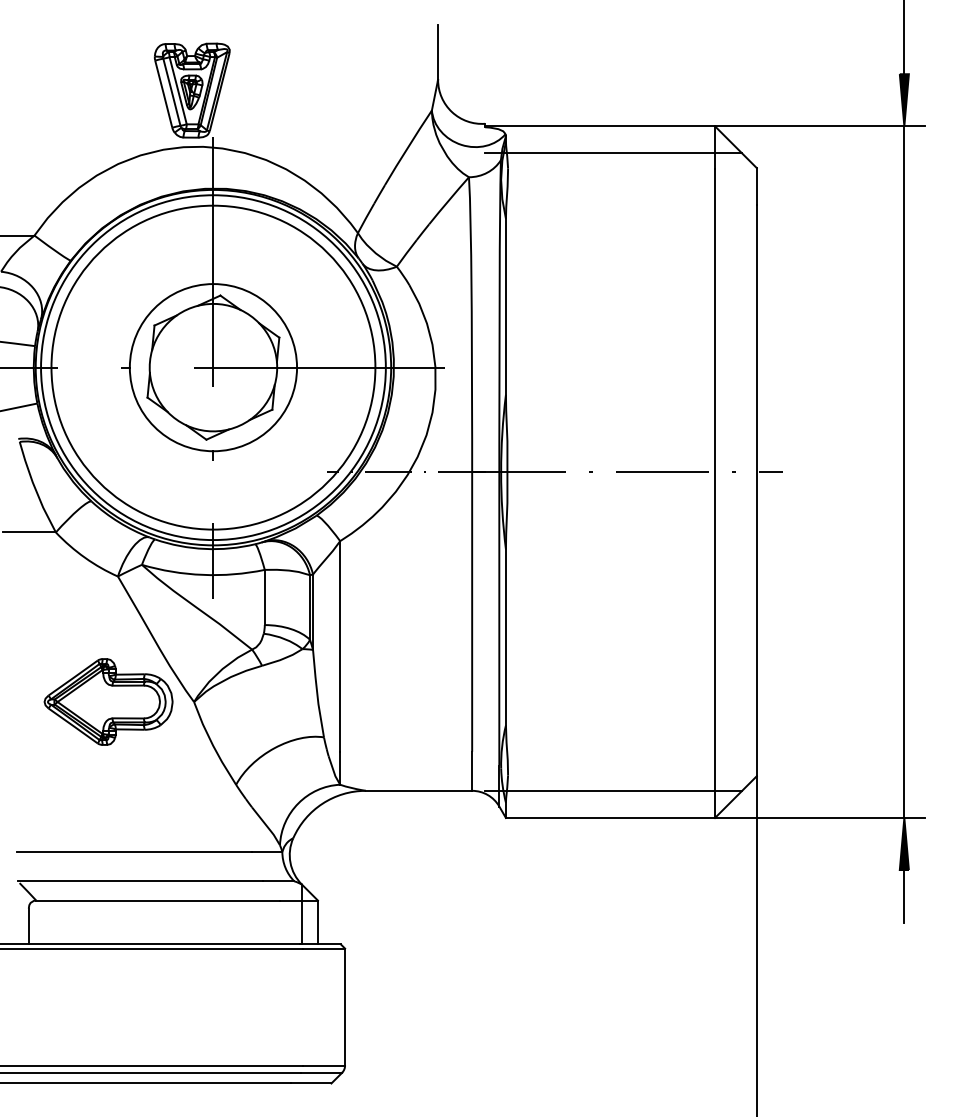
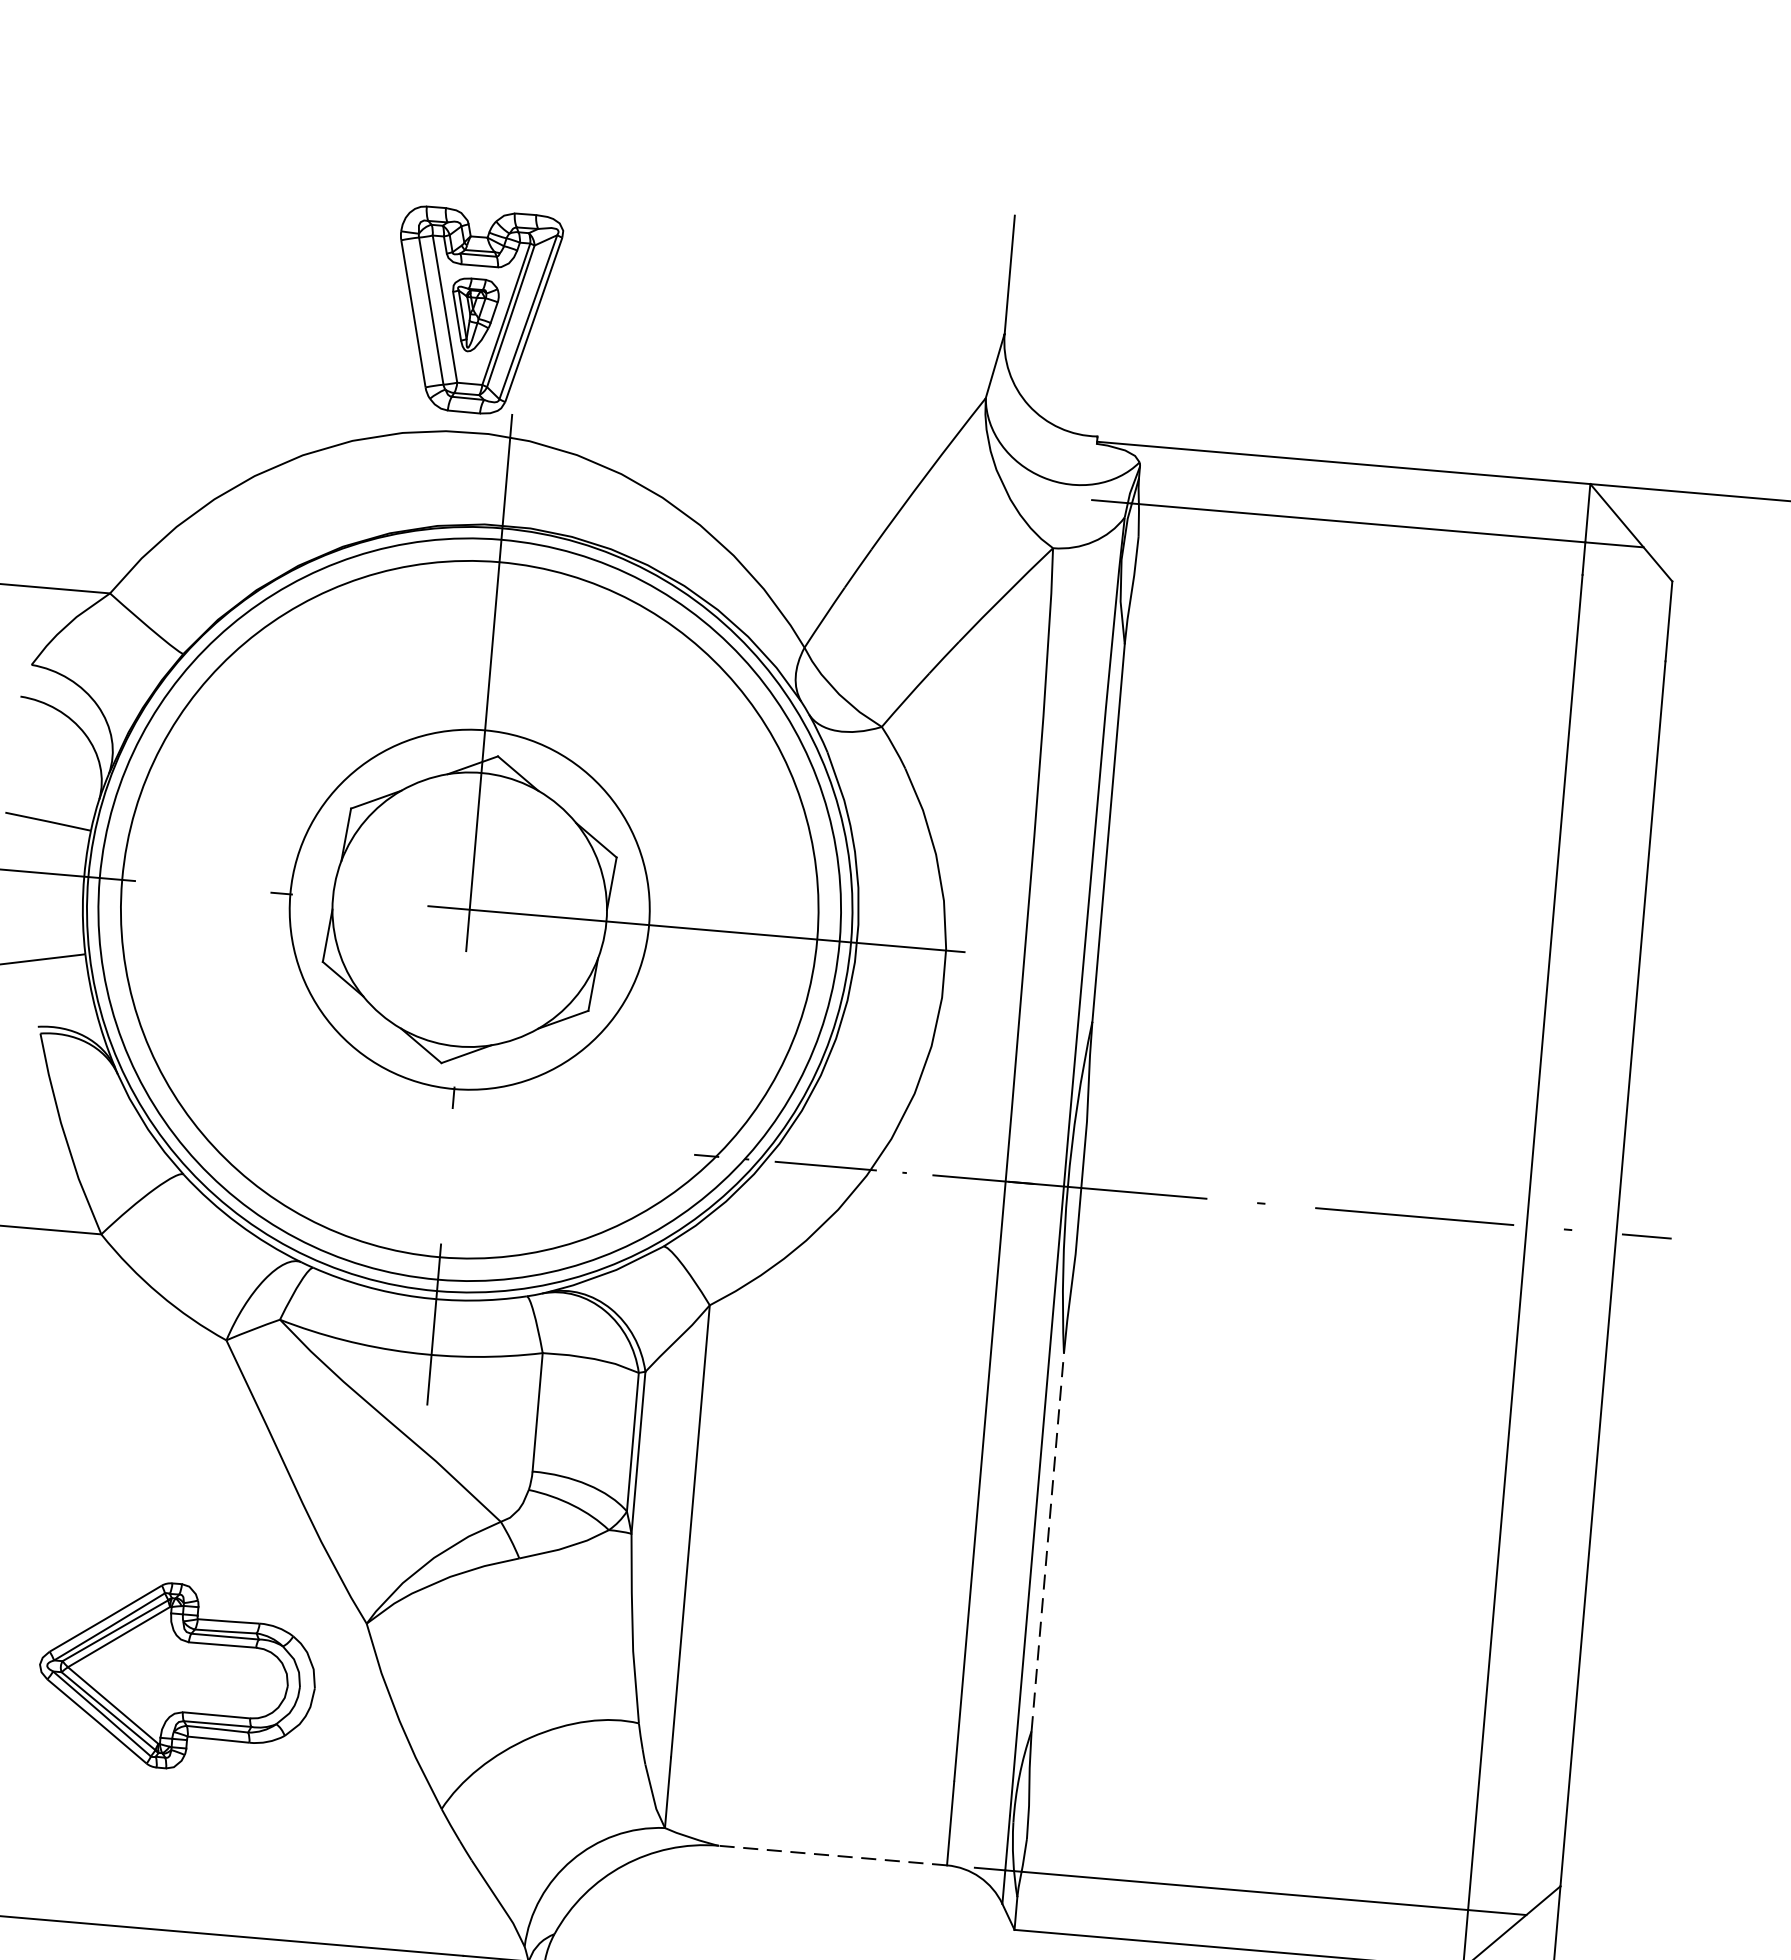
line: (505, 637) -> (1046, 1542), solid -> dashed
part: (108, 701) -> (177, 1675), moved
line: (418, 790) -> (831, 1854), solid -> dashed

